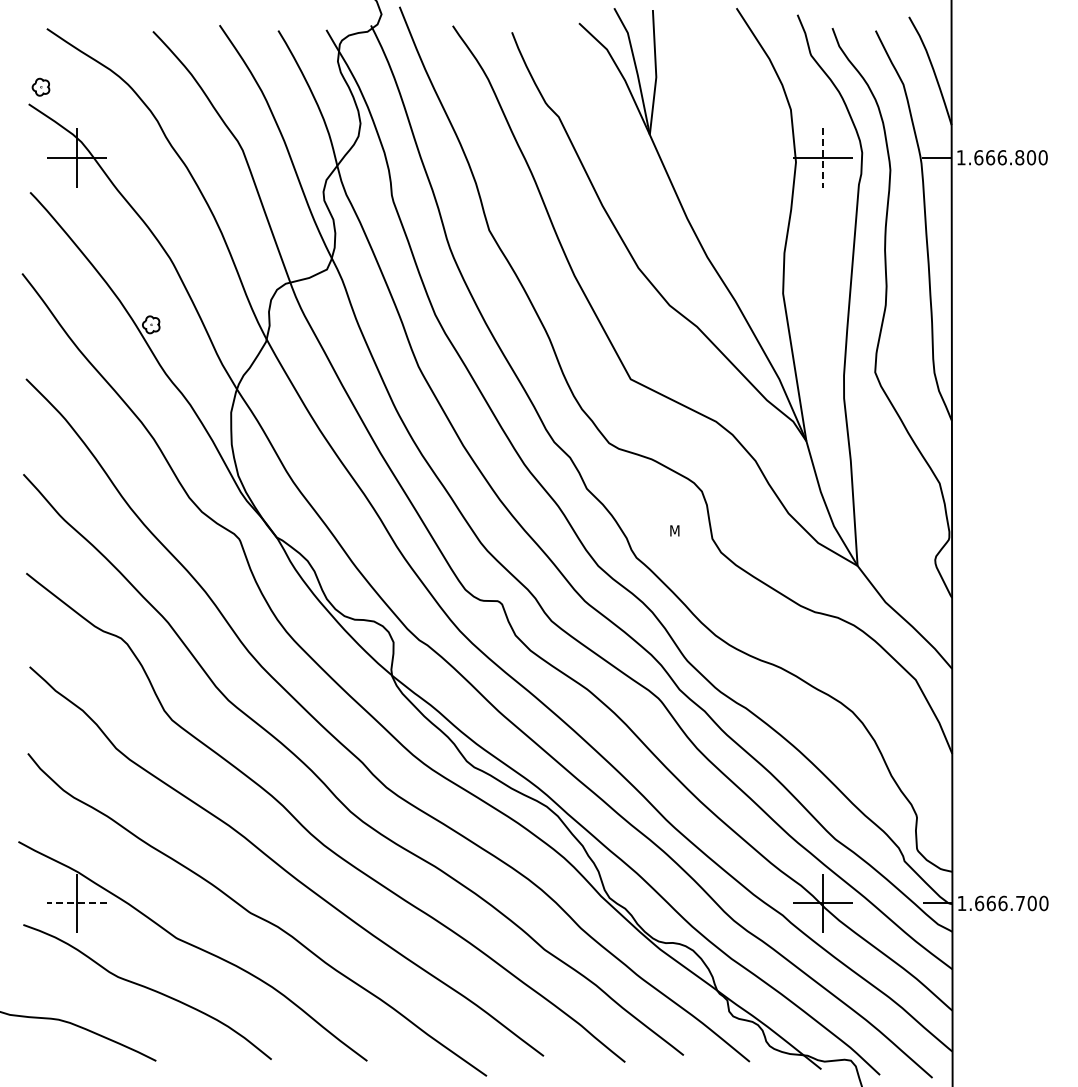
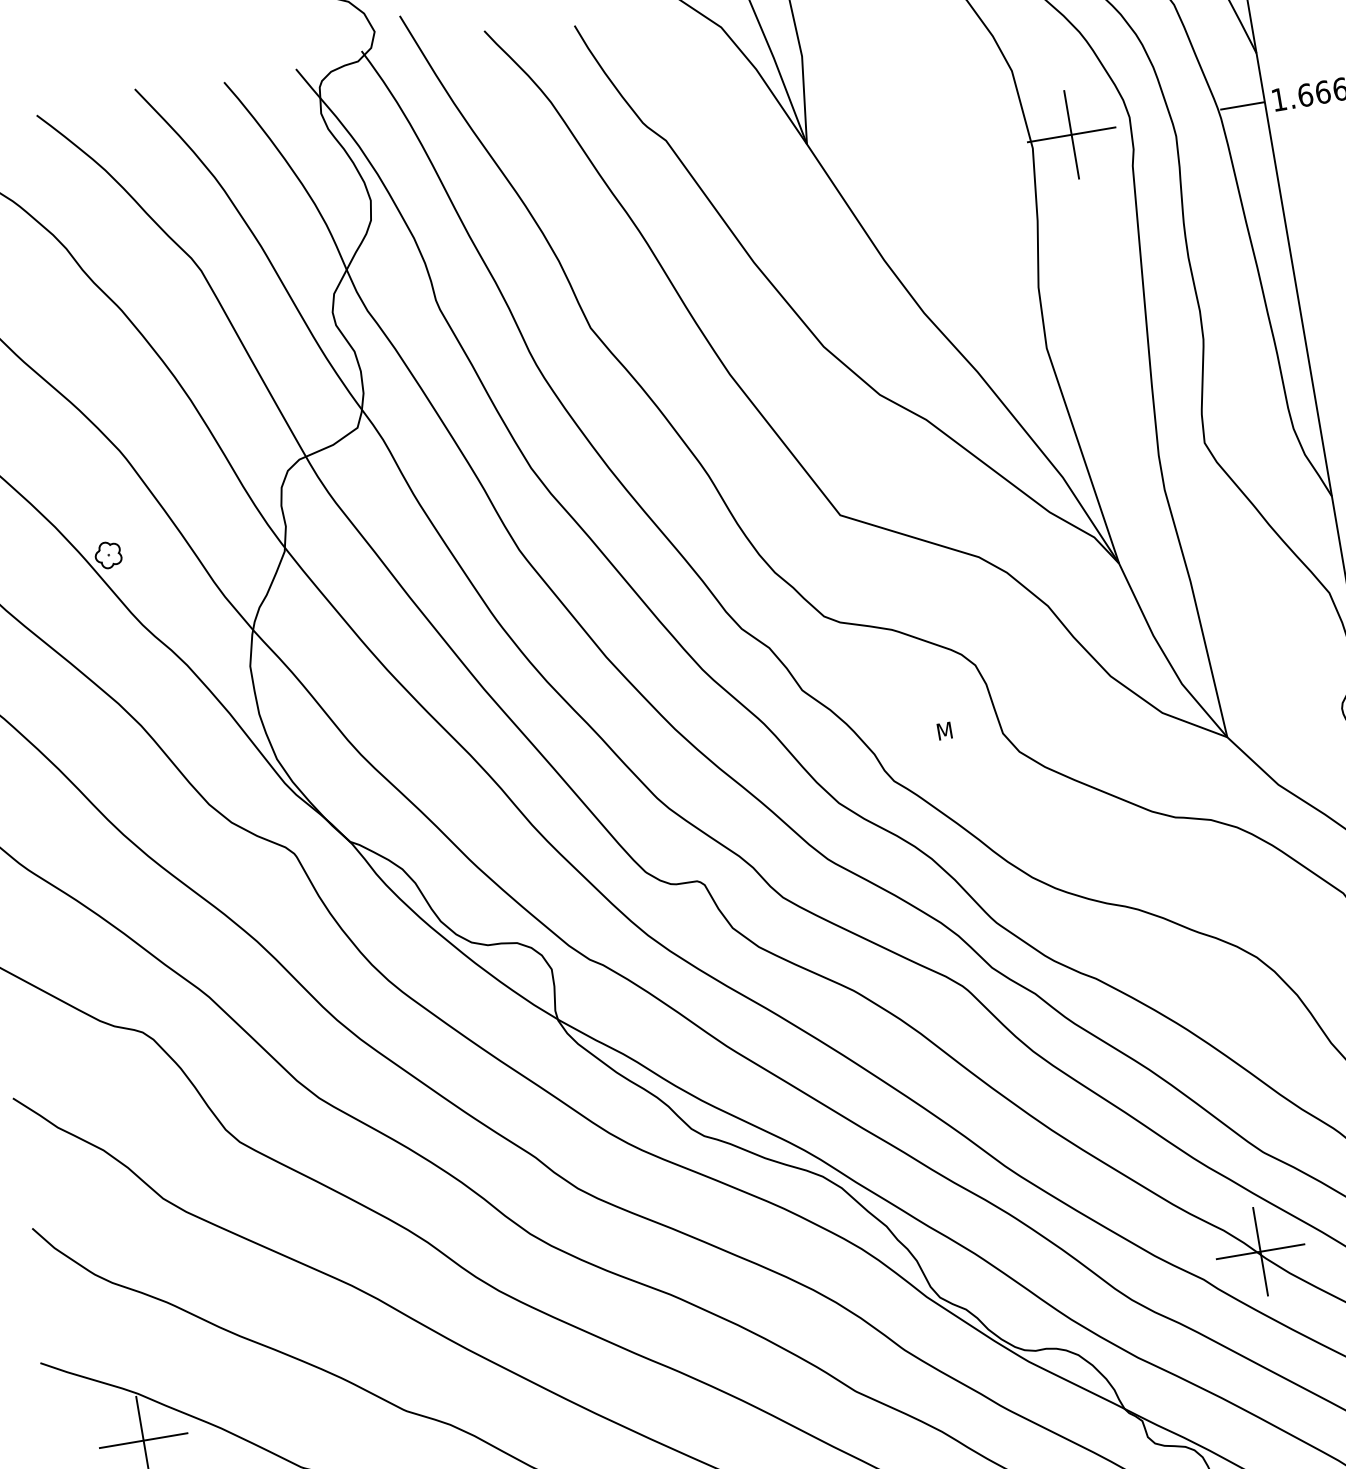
line: (822, 157) -> (1071, 134), dashed -> solid
line: (76, 903) -> (142, 1440), dashed -> solid

